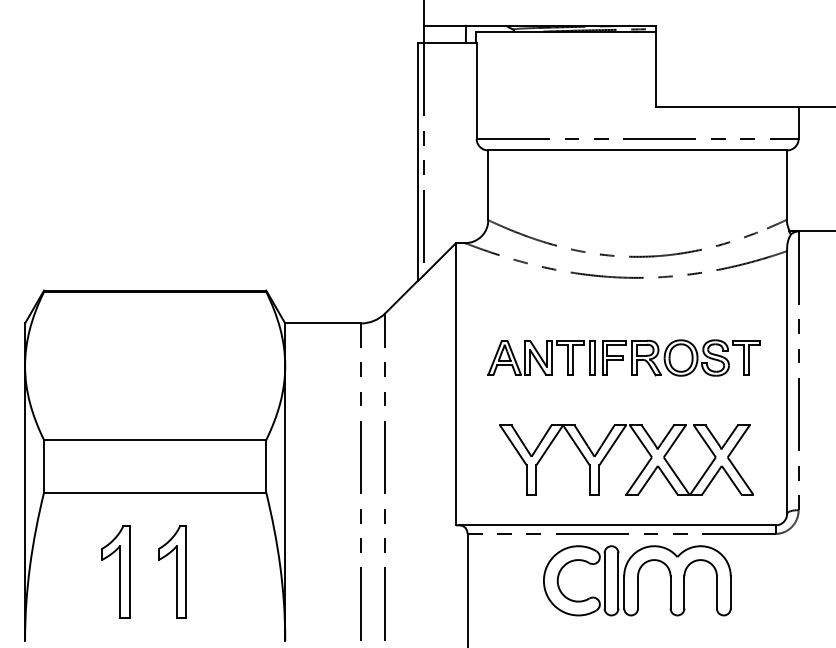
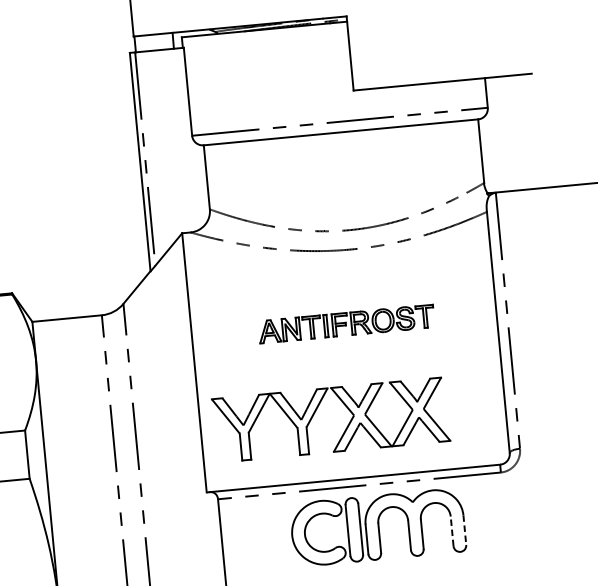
part: (623, 357) -> (345, 323), size x0.7
part: (611, 449) -> (316, 411), moved
line: (716, 591) -> (451, 530), solid -> dashed
line: (730, 592) -> (464, 530), solid -> dashed

